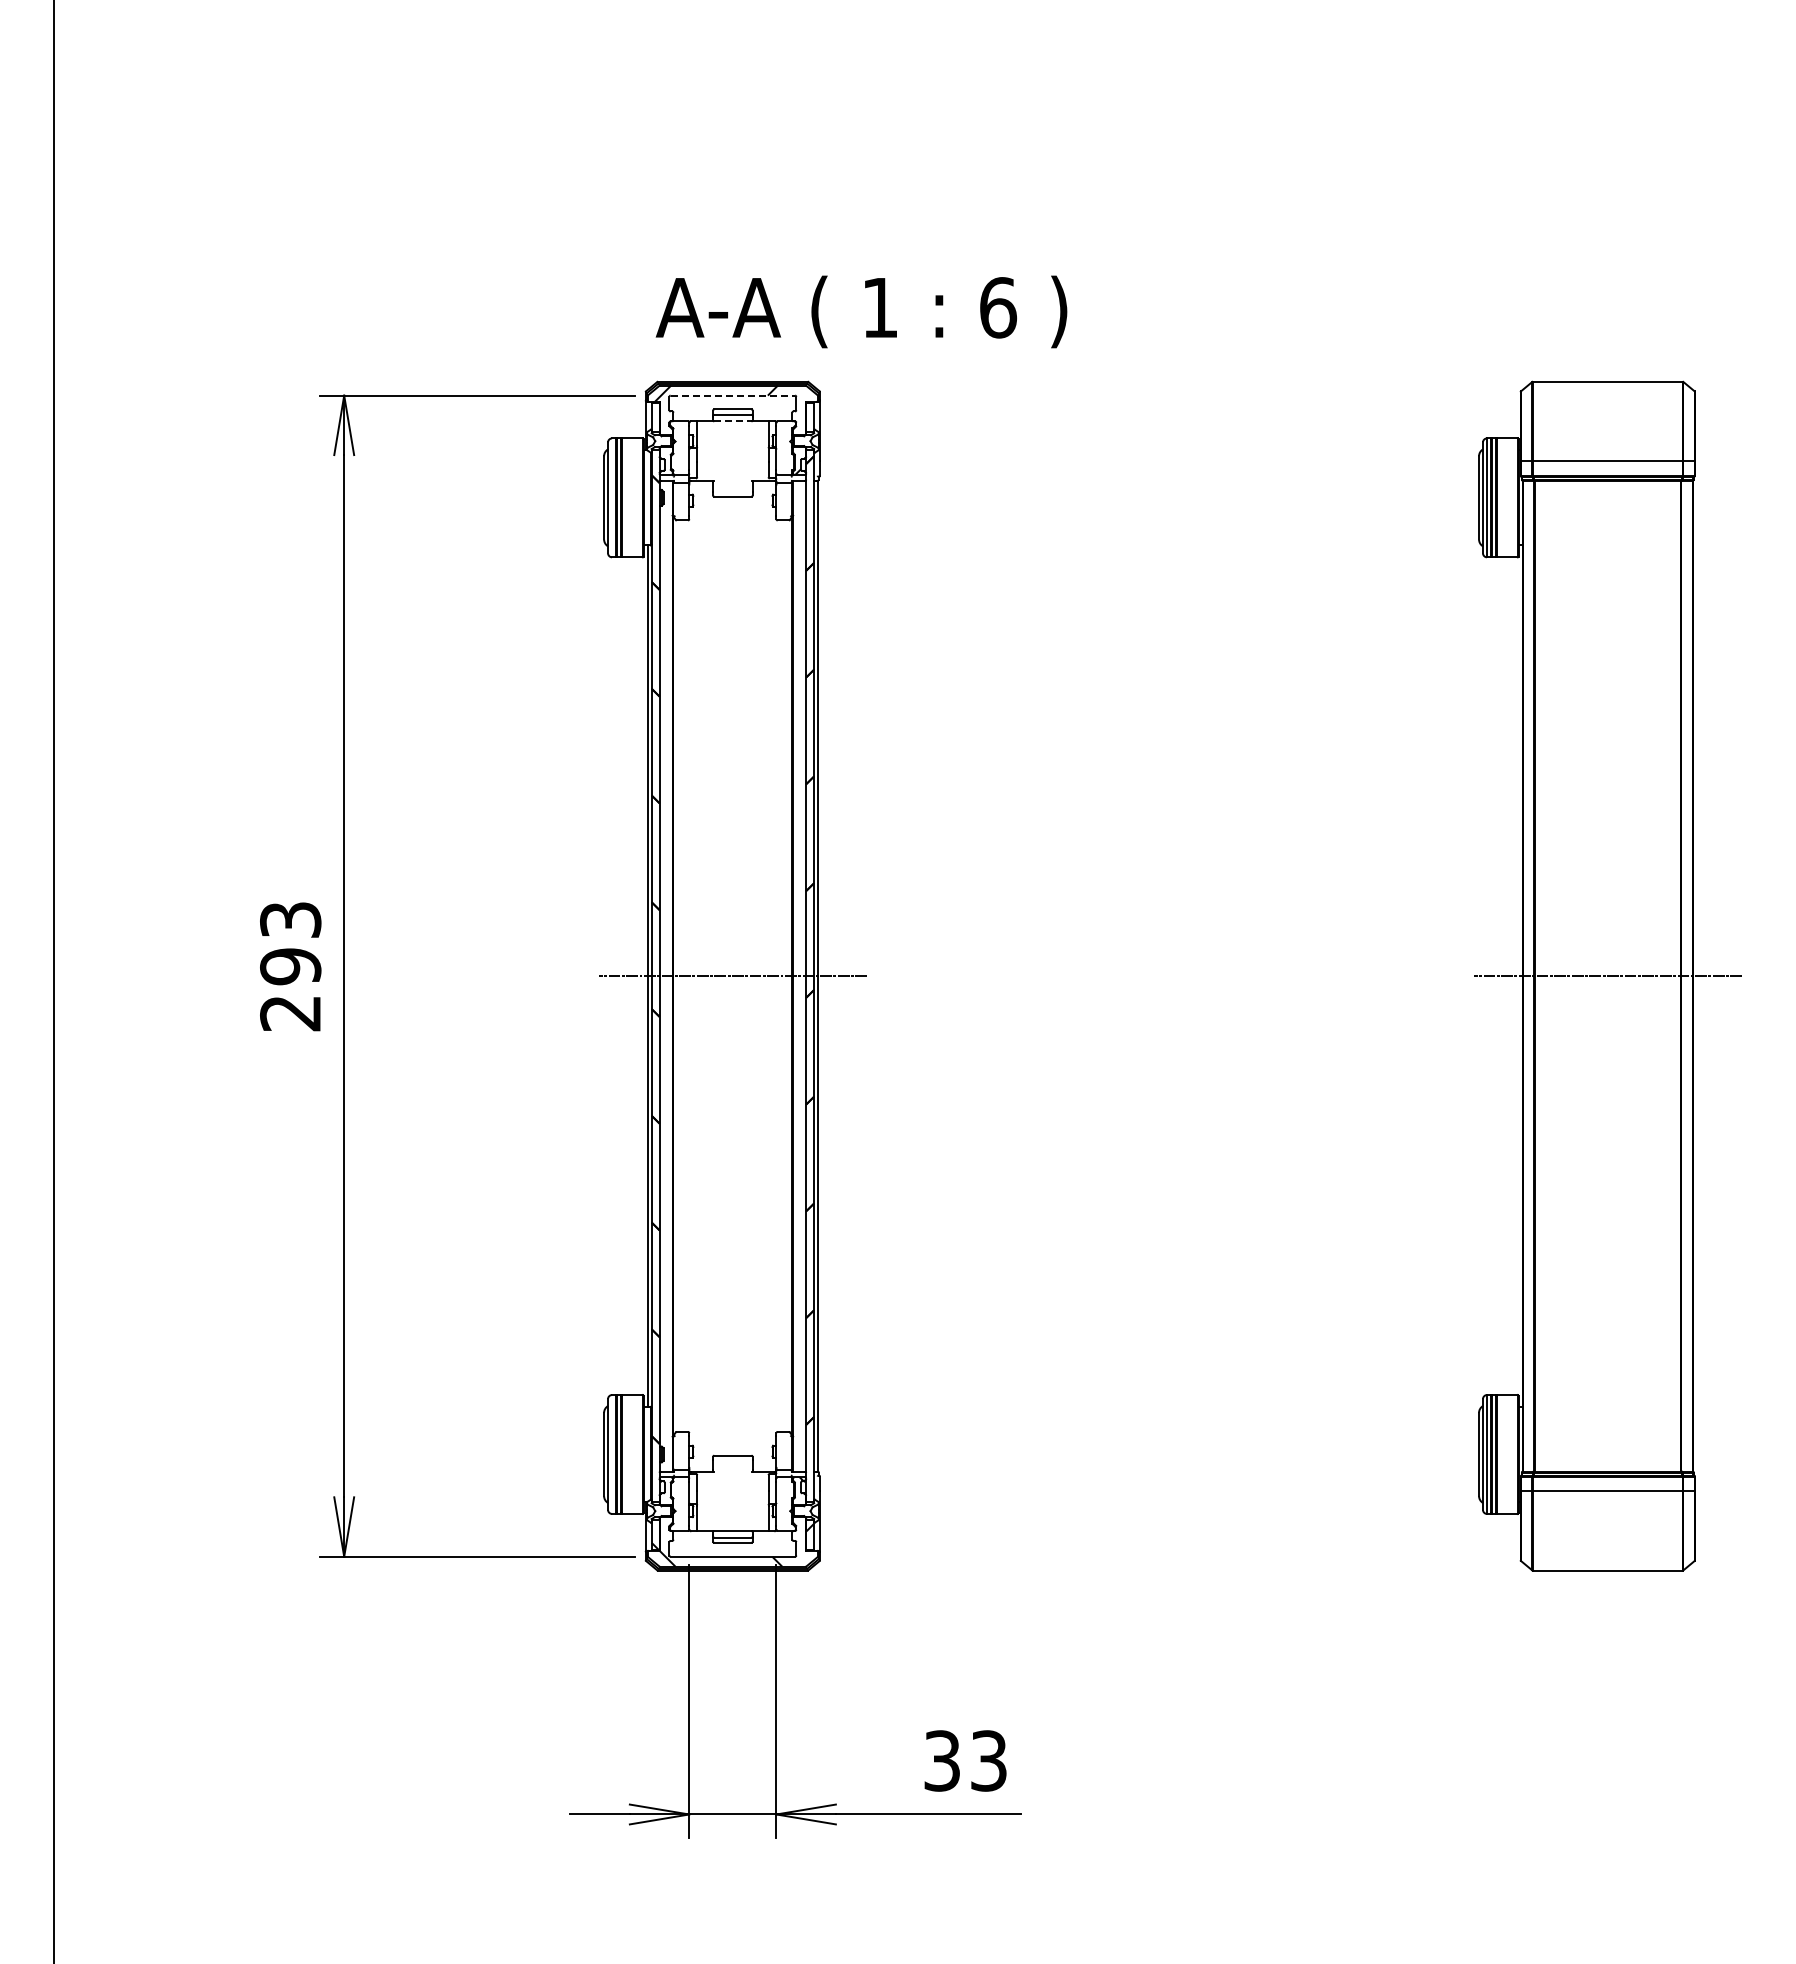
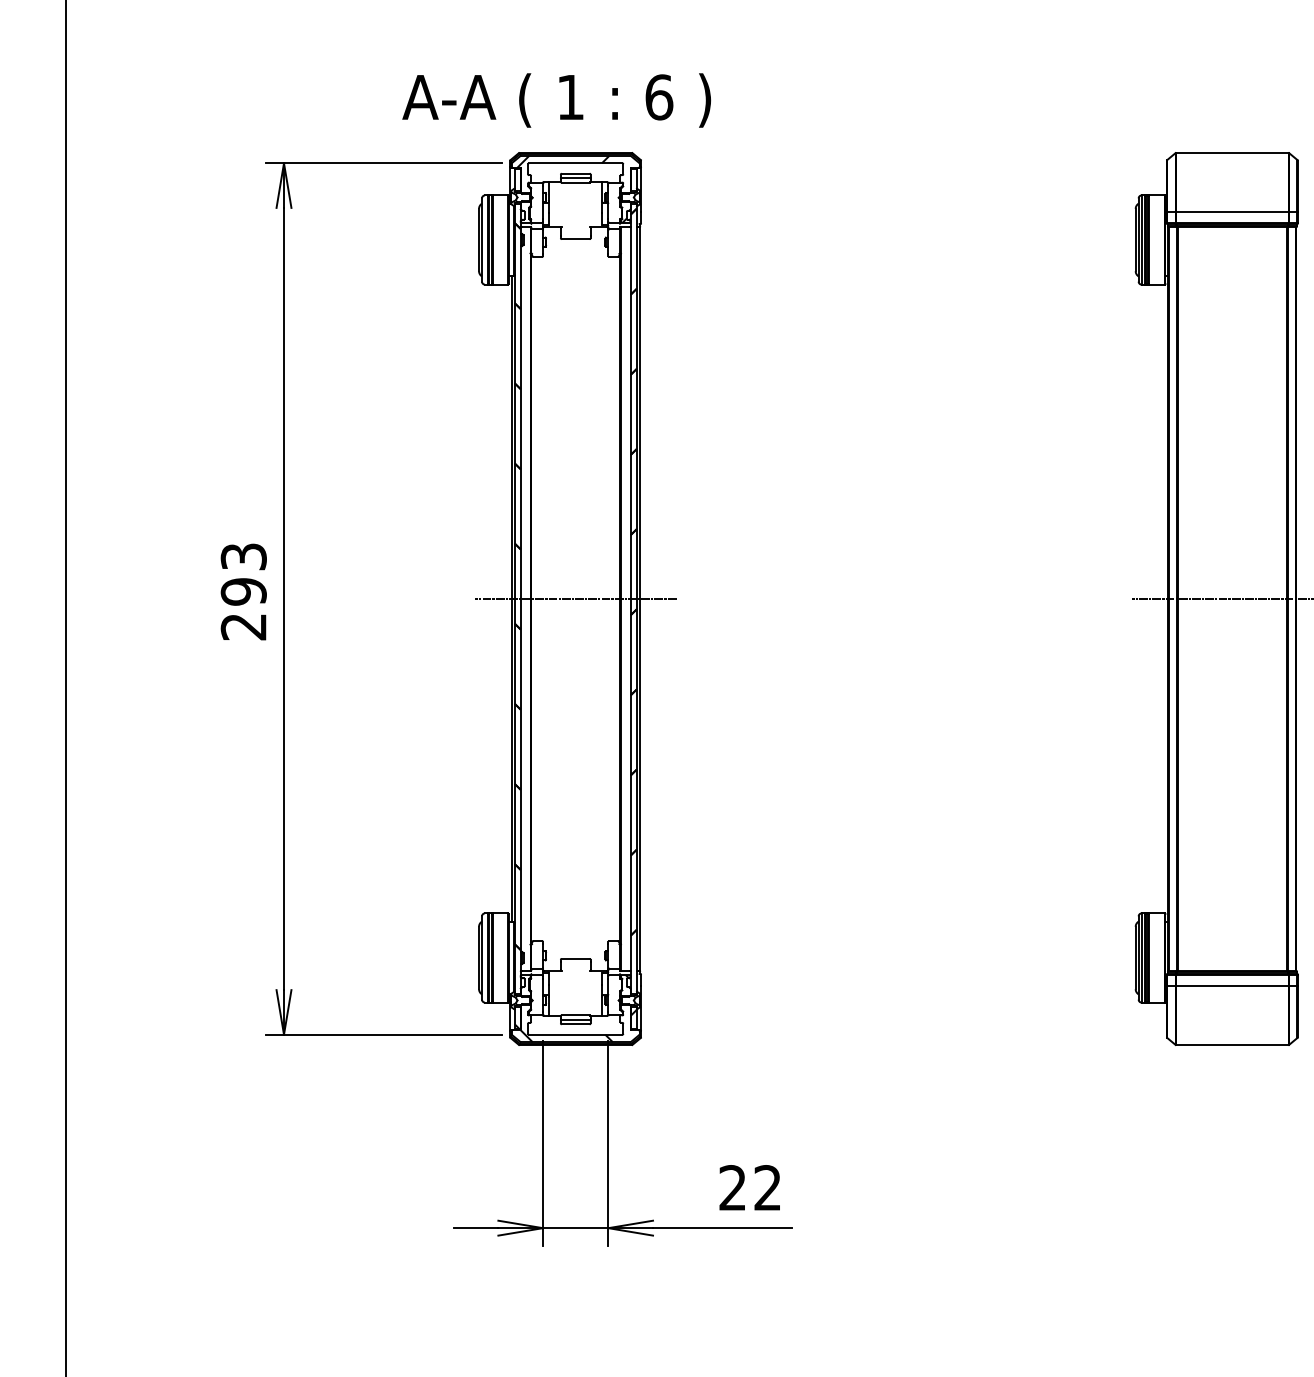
text: (861, 311) -> (556, 100), moved
line: (733, 395) -> (576, 163), dashed -> solid
line: (732, 421) -> (575, 182), dashed -> solid
text: (965, 1760) -> (750, 1187), 33 -> 22

